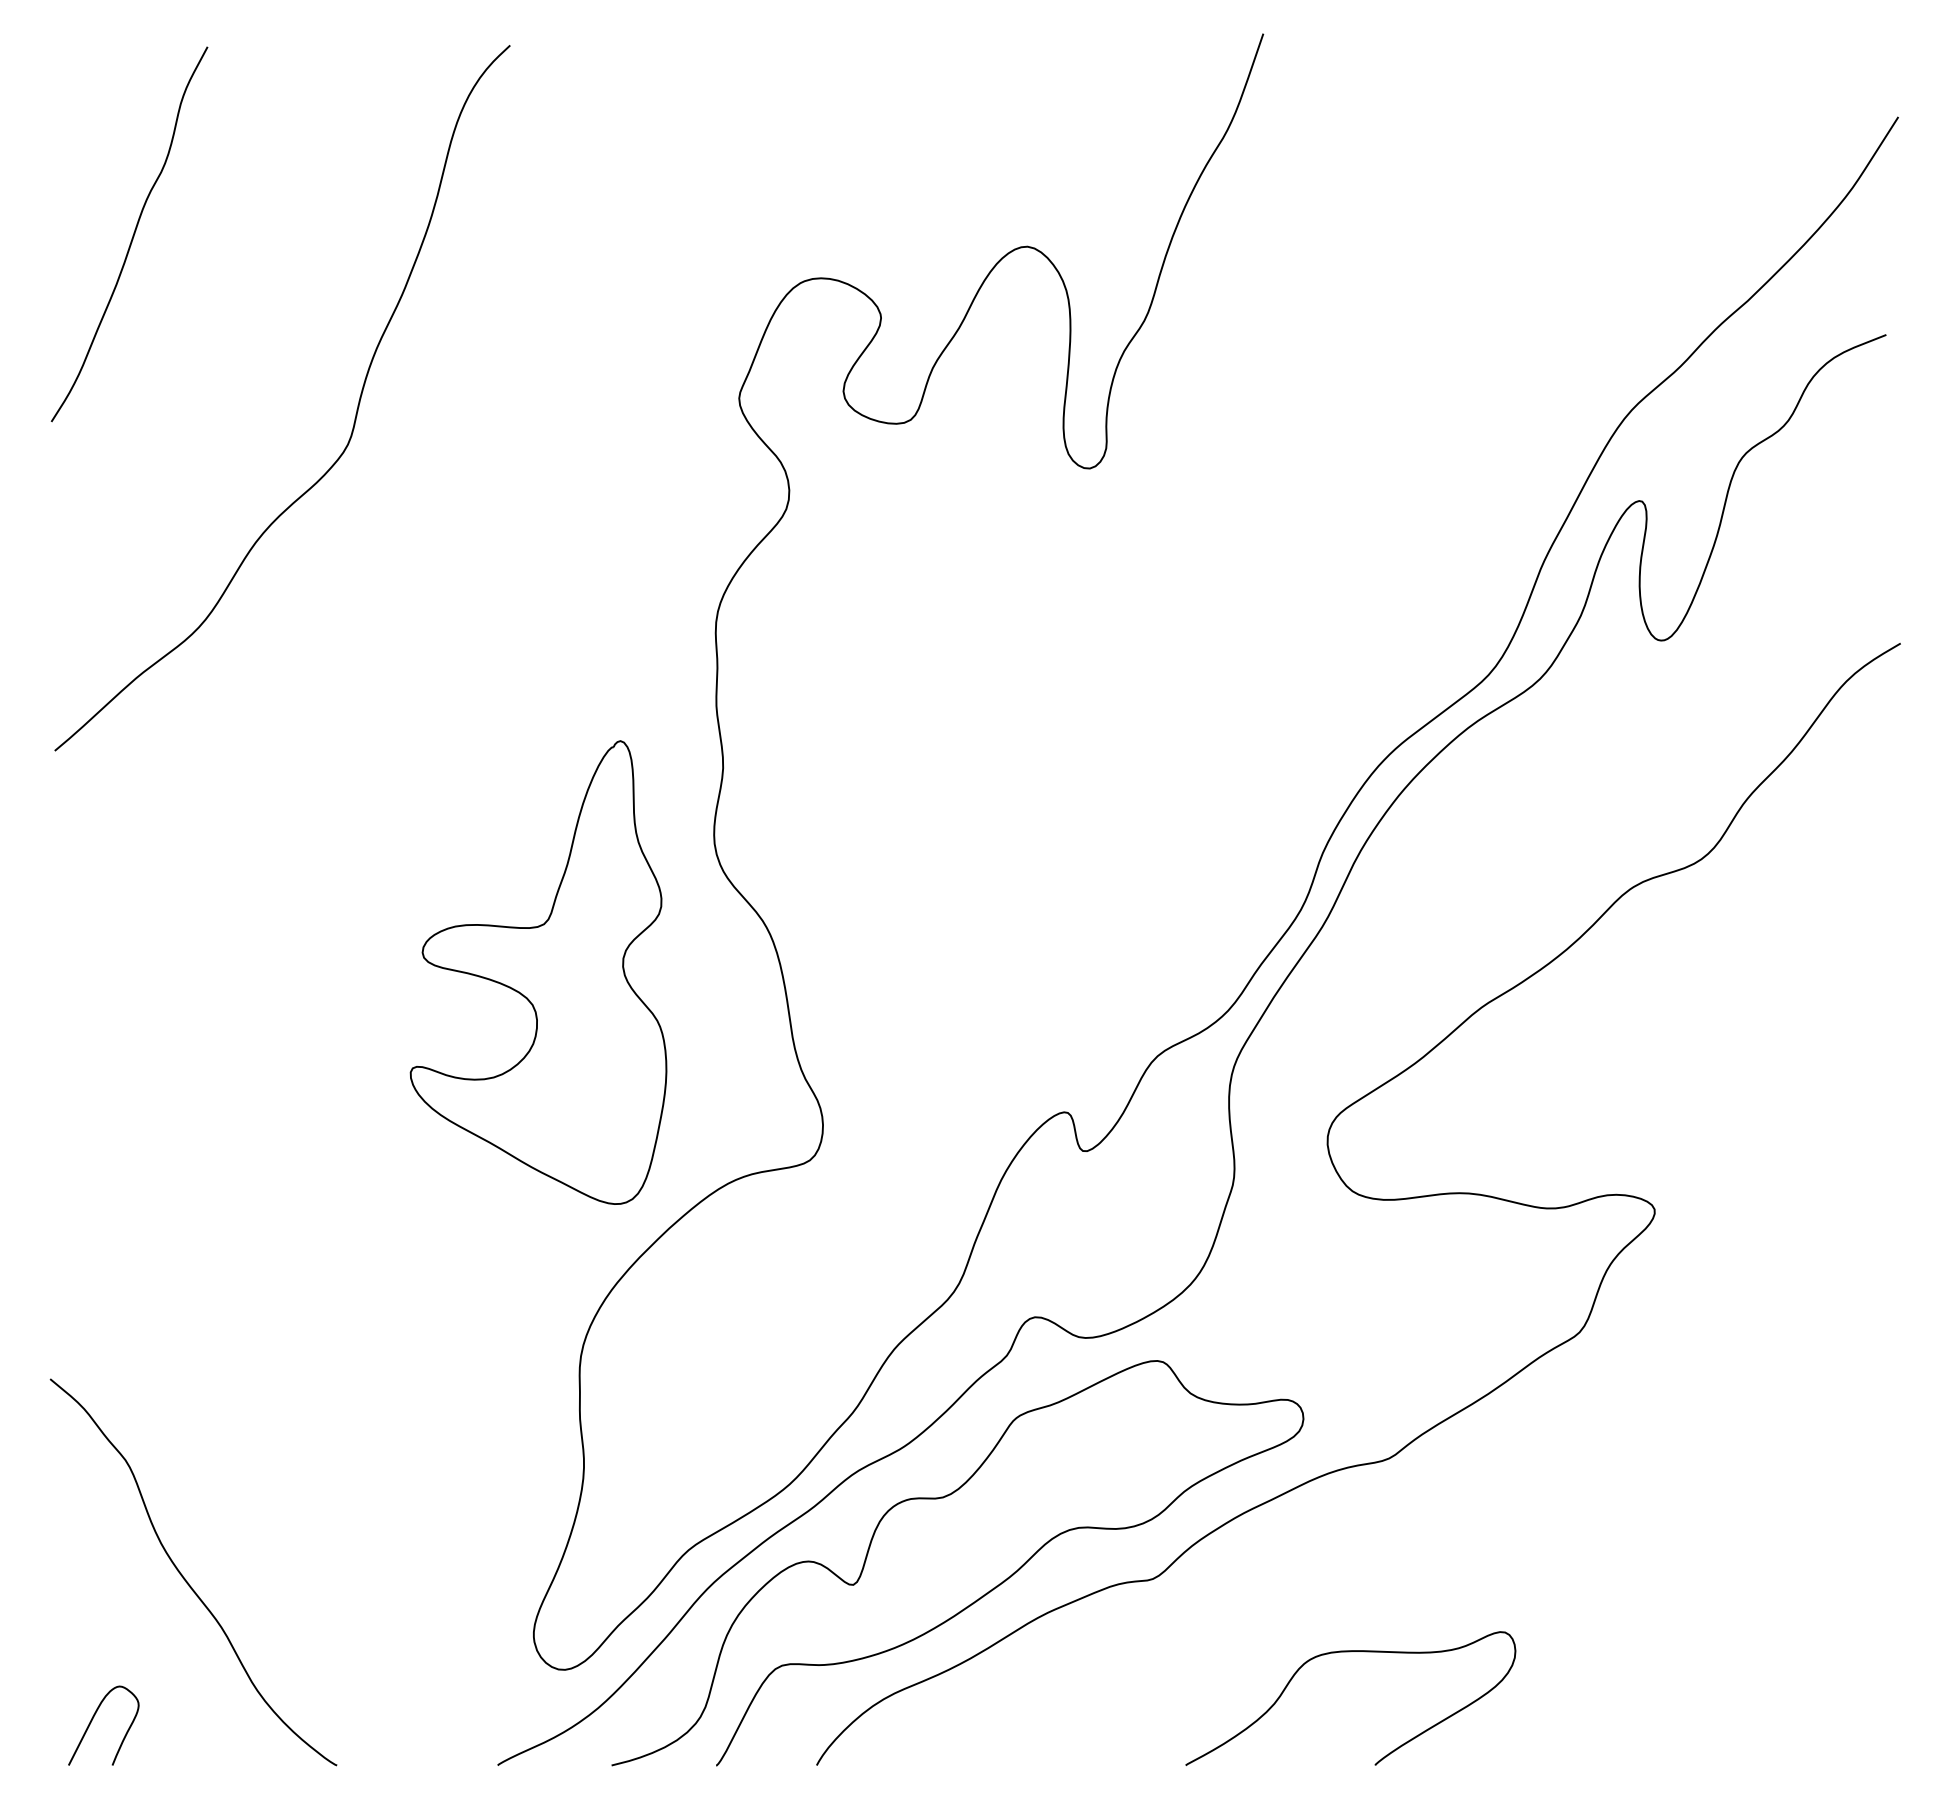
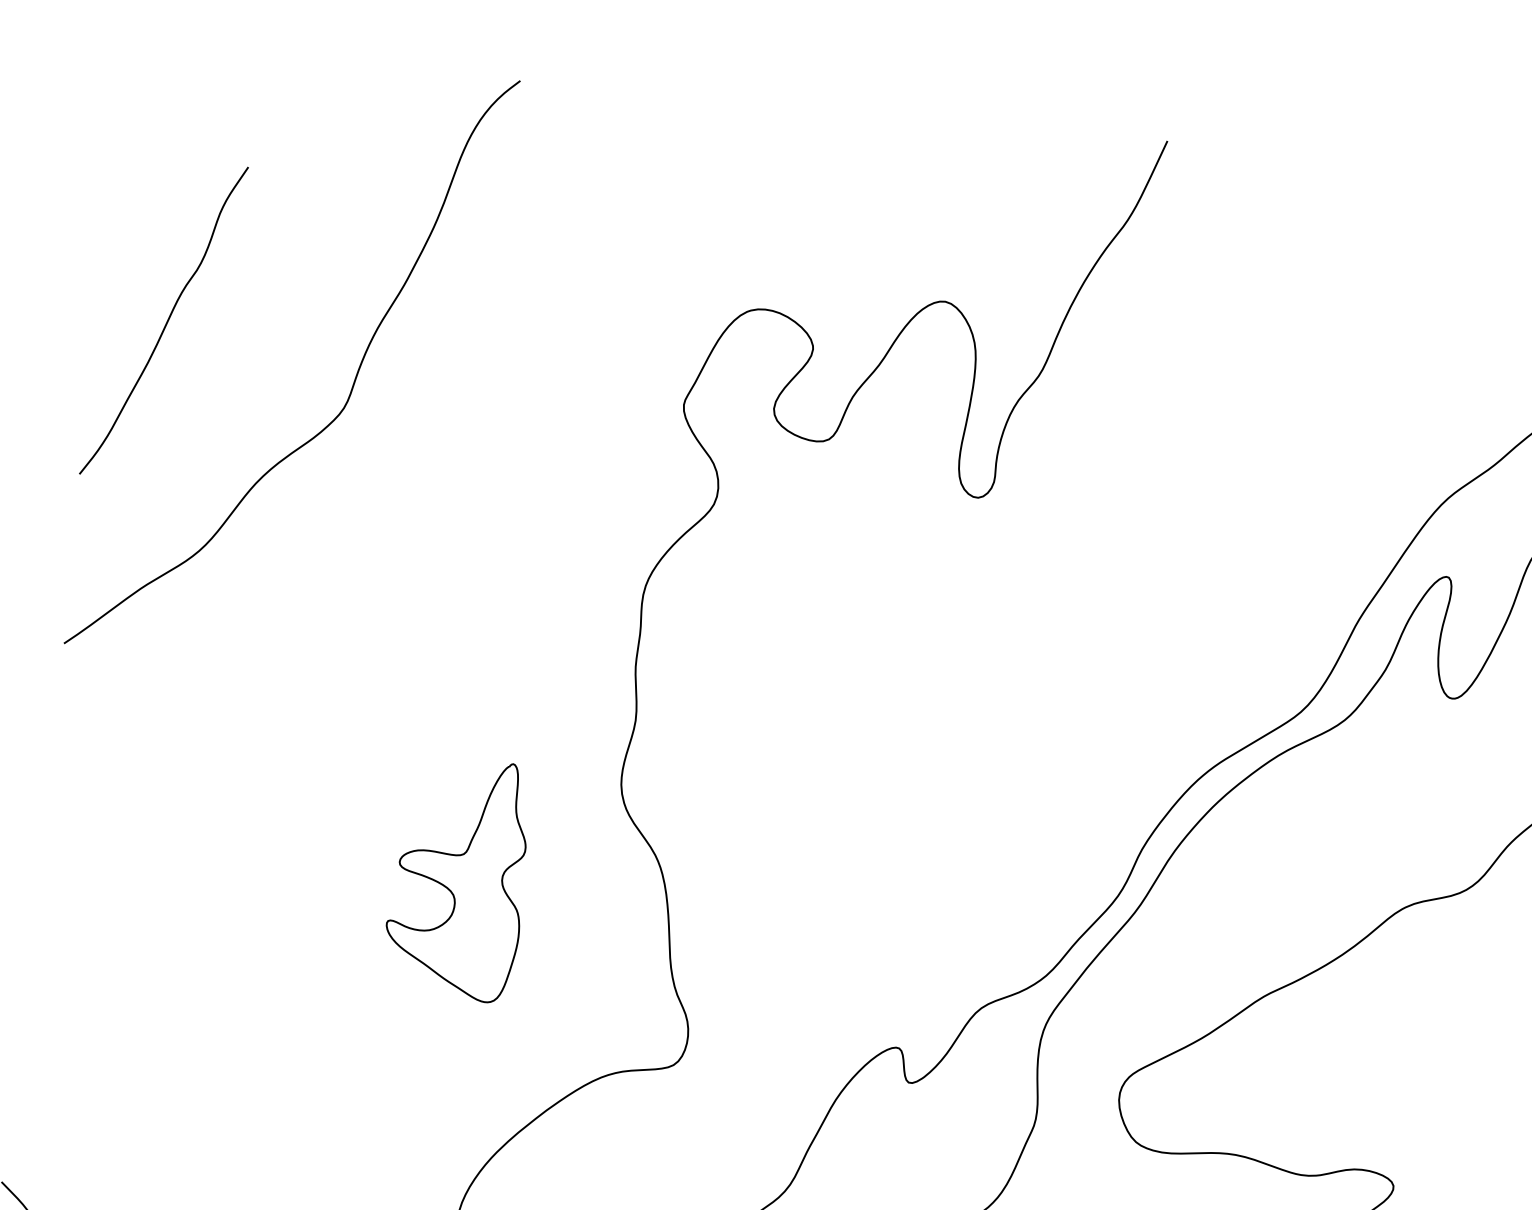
curve: (132, 235) -> (166, 321), moved
part: (538, 972) -> (458, 878), size x0.6

